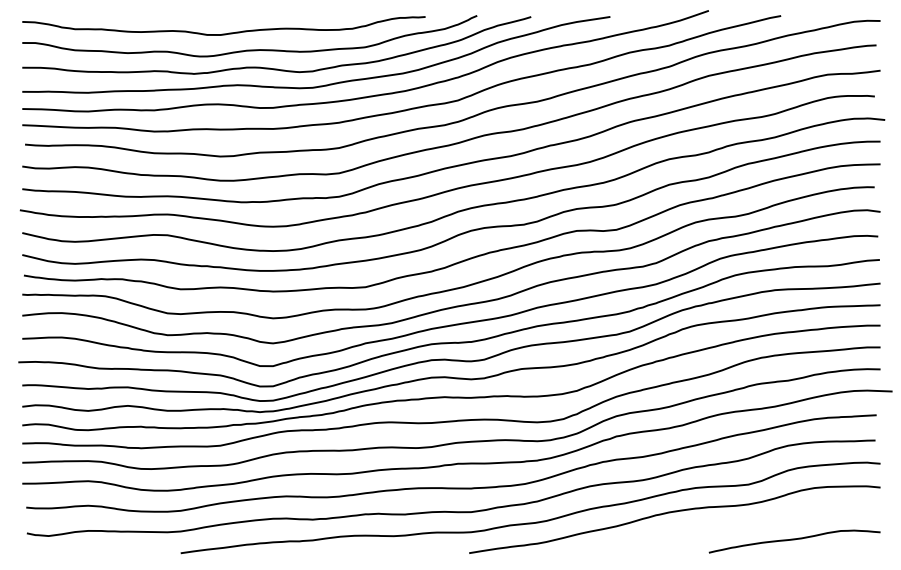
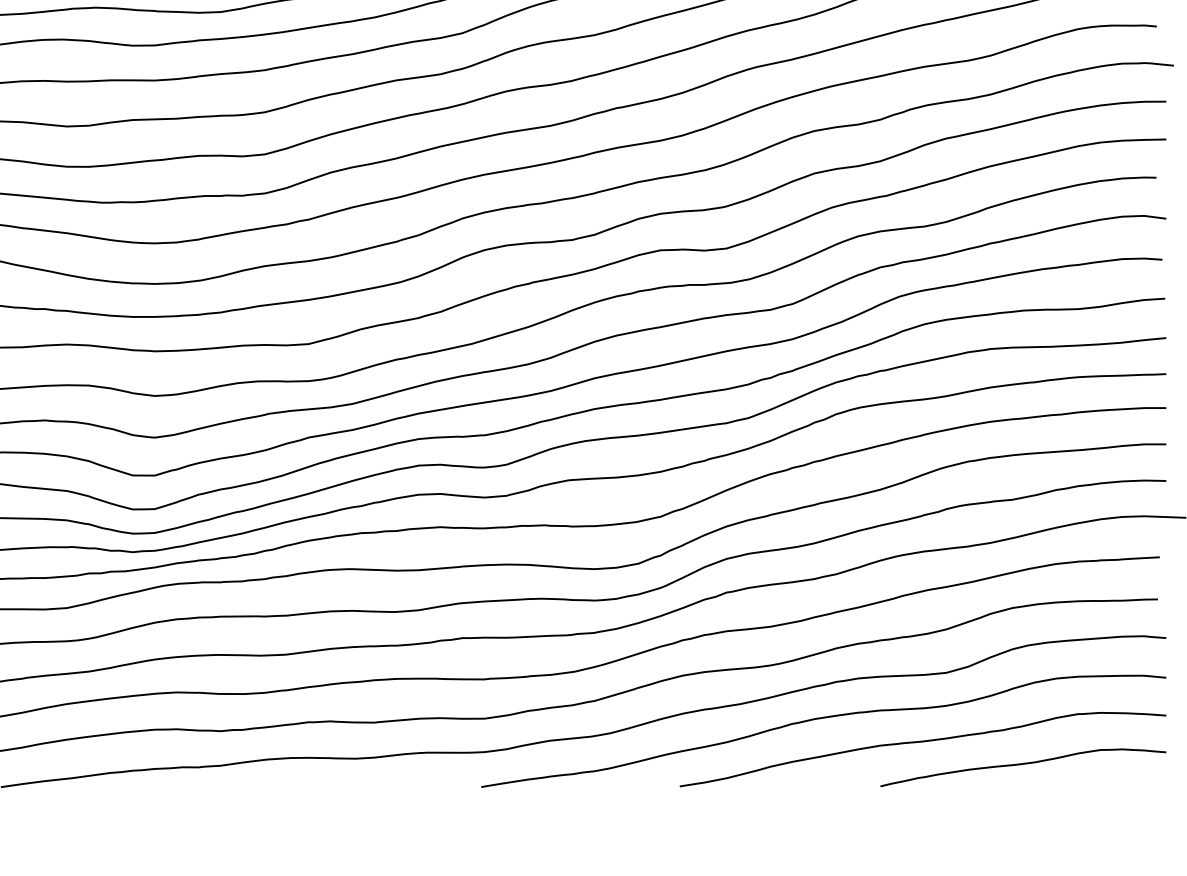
curve: (734, 526) -> (923, 742), added

